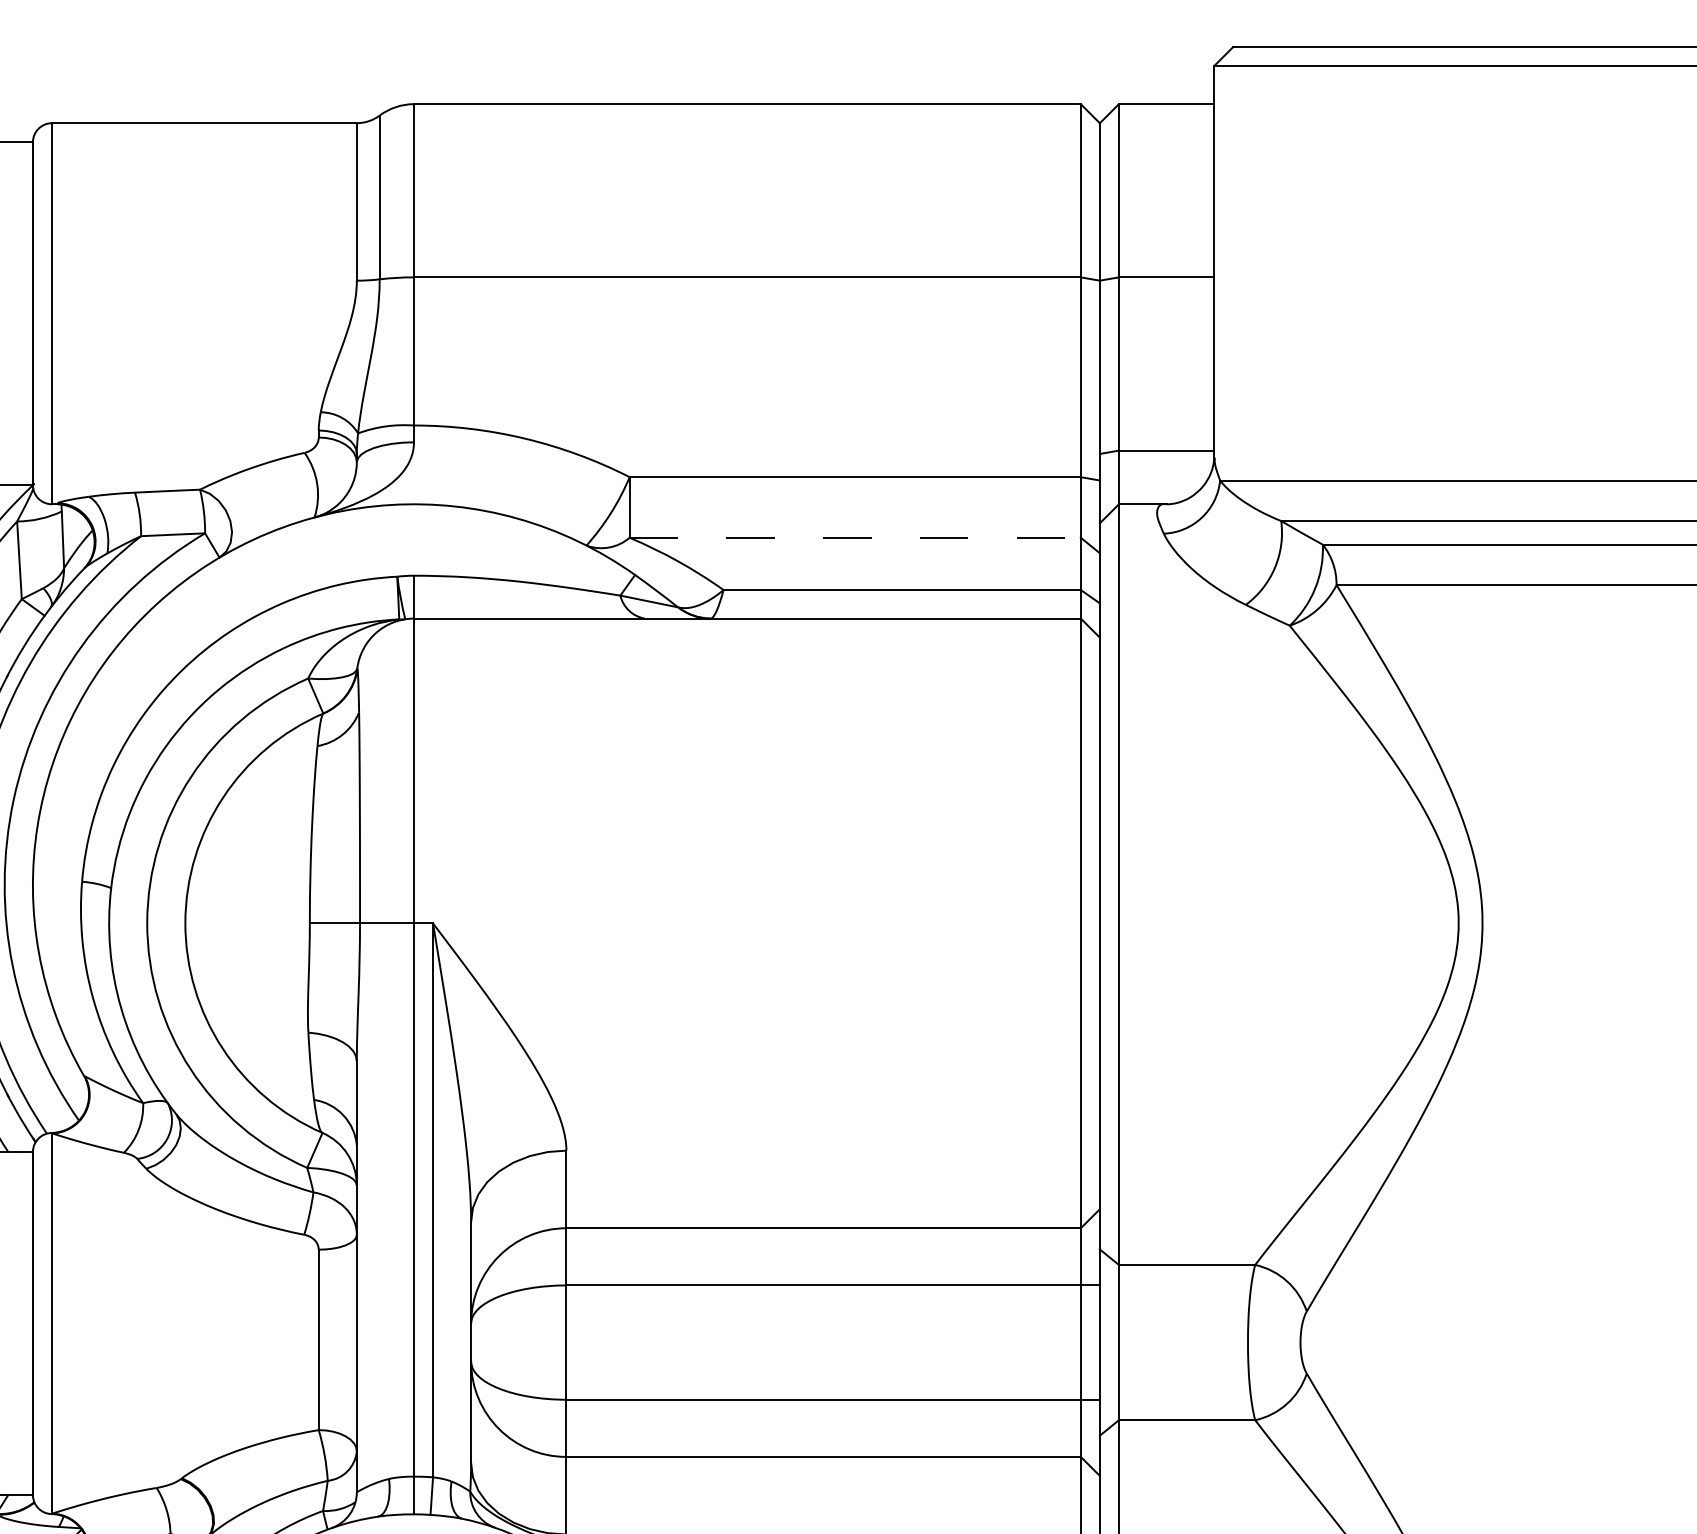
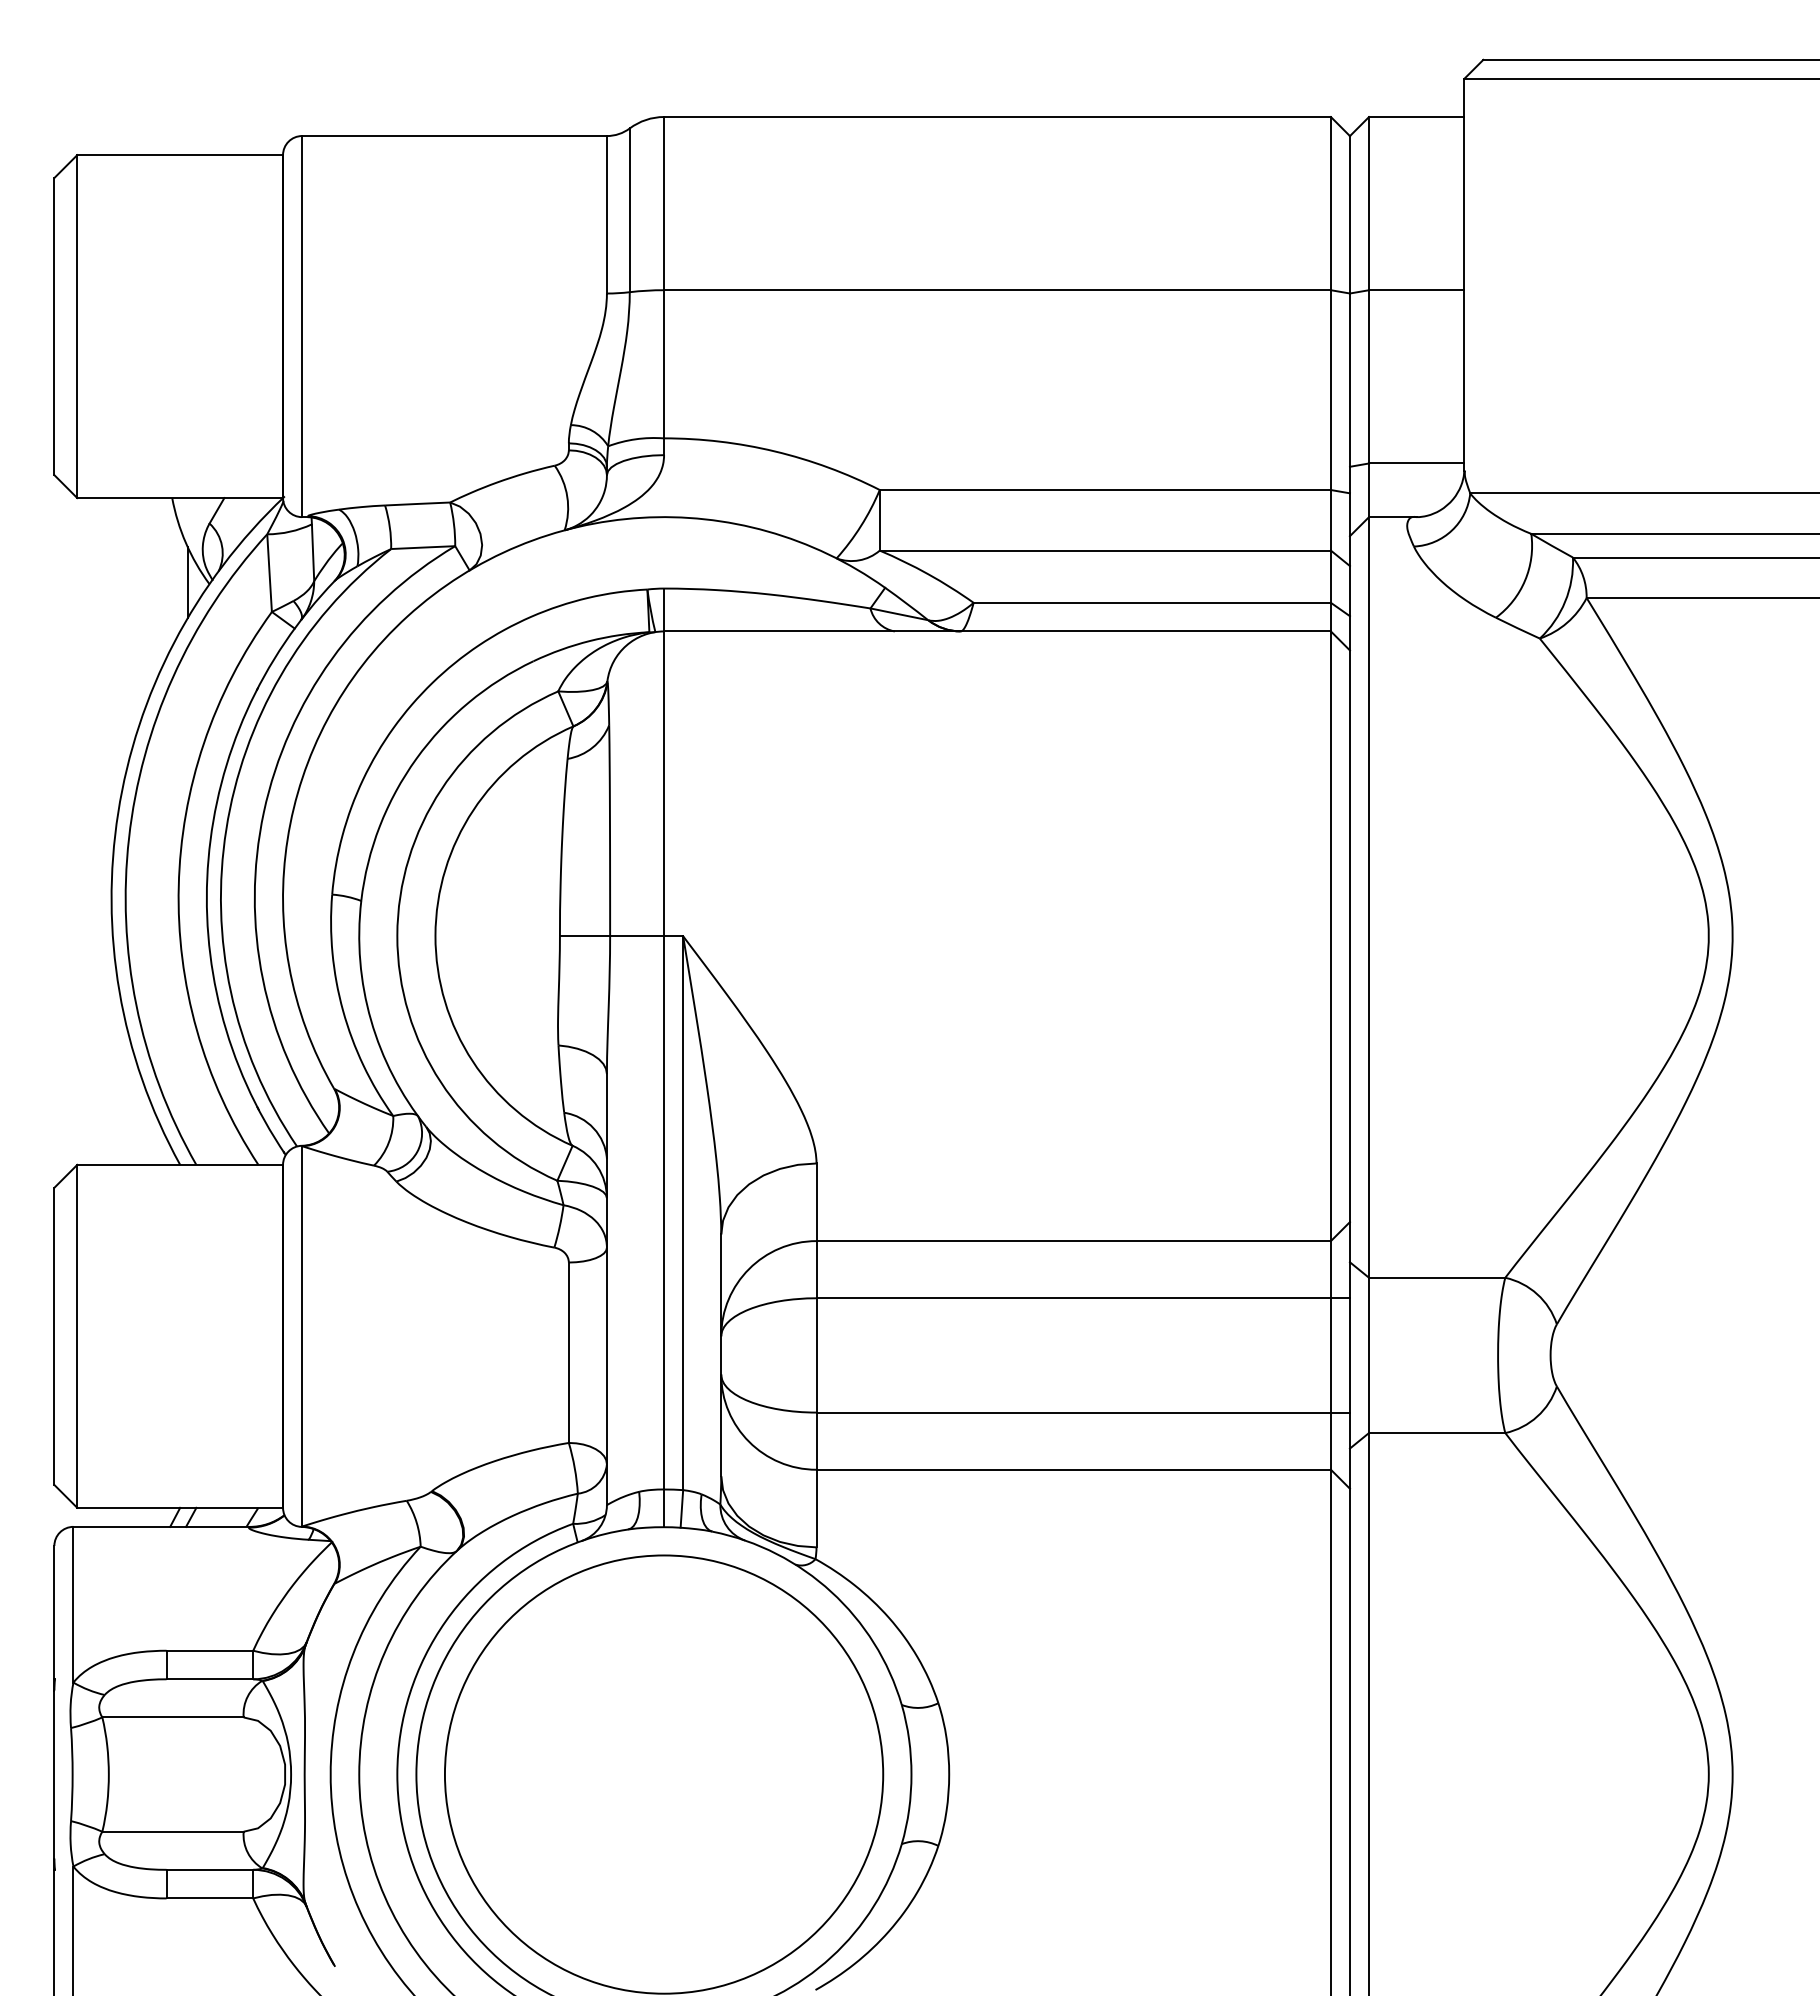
line: (855, 537) -> (1105, 550), dashed -> solid

